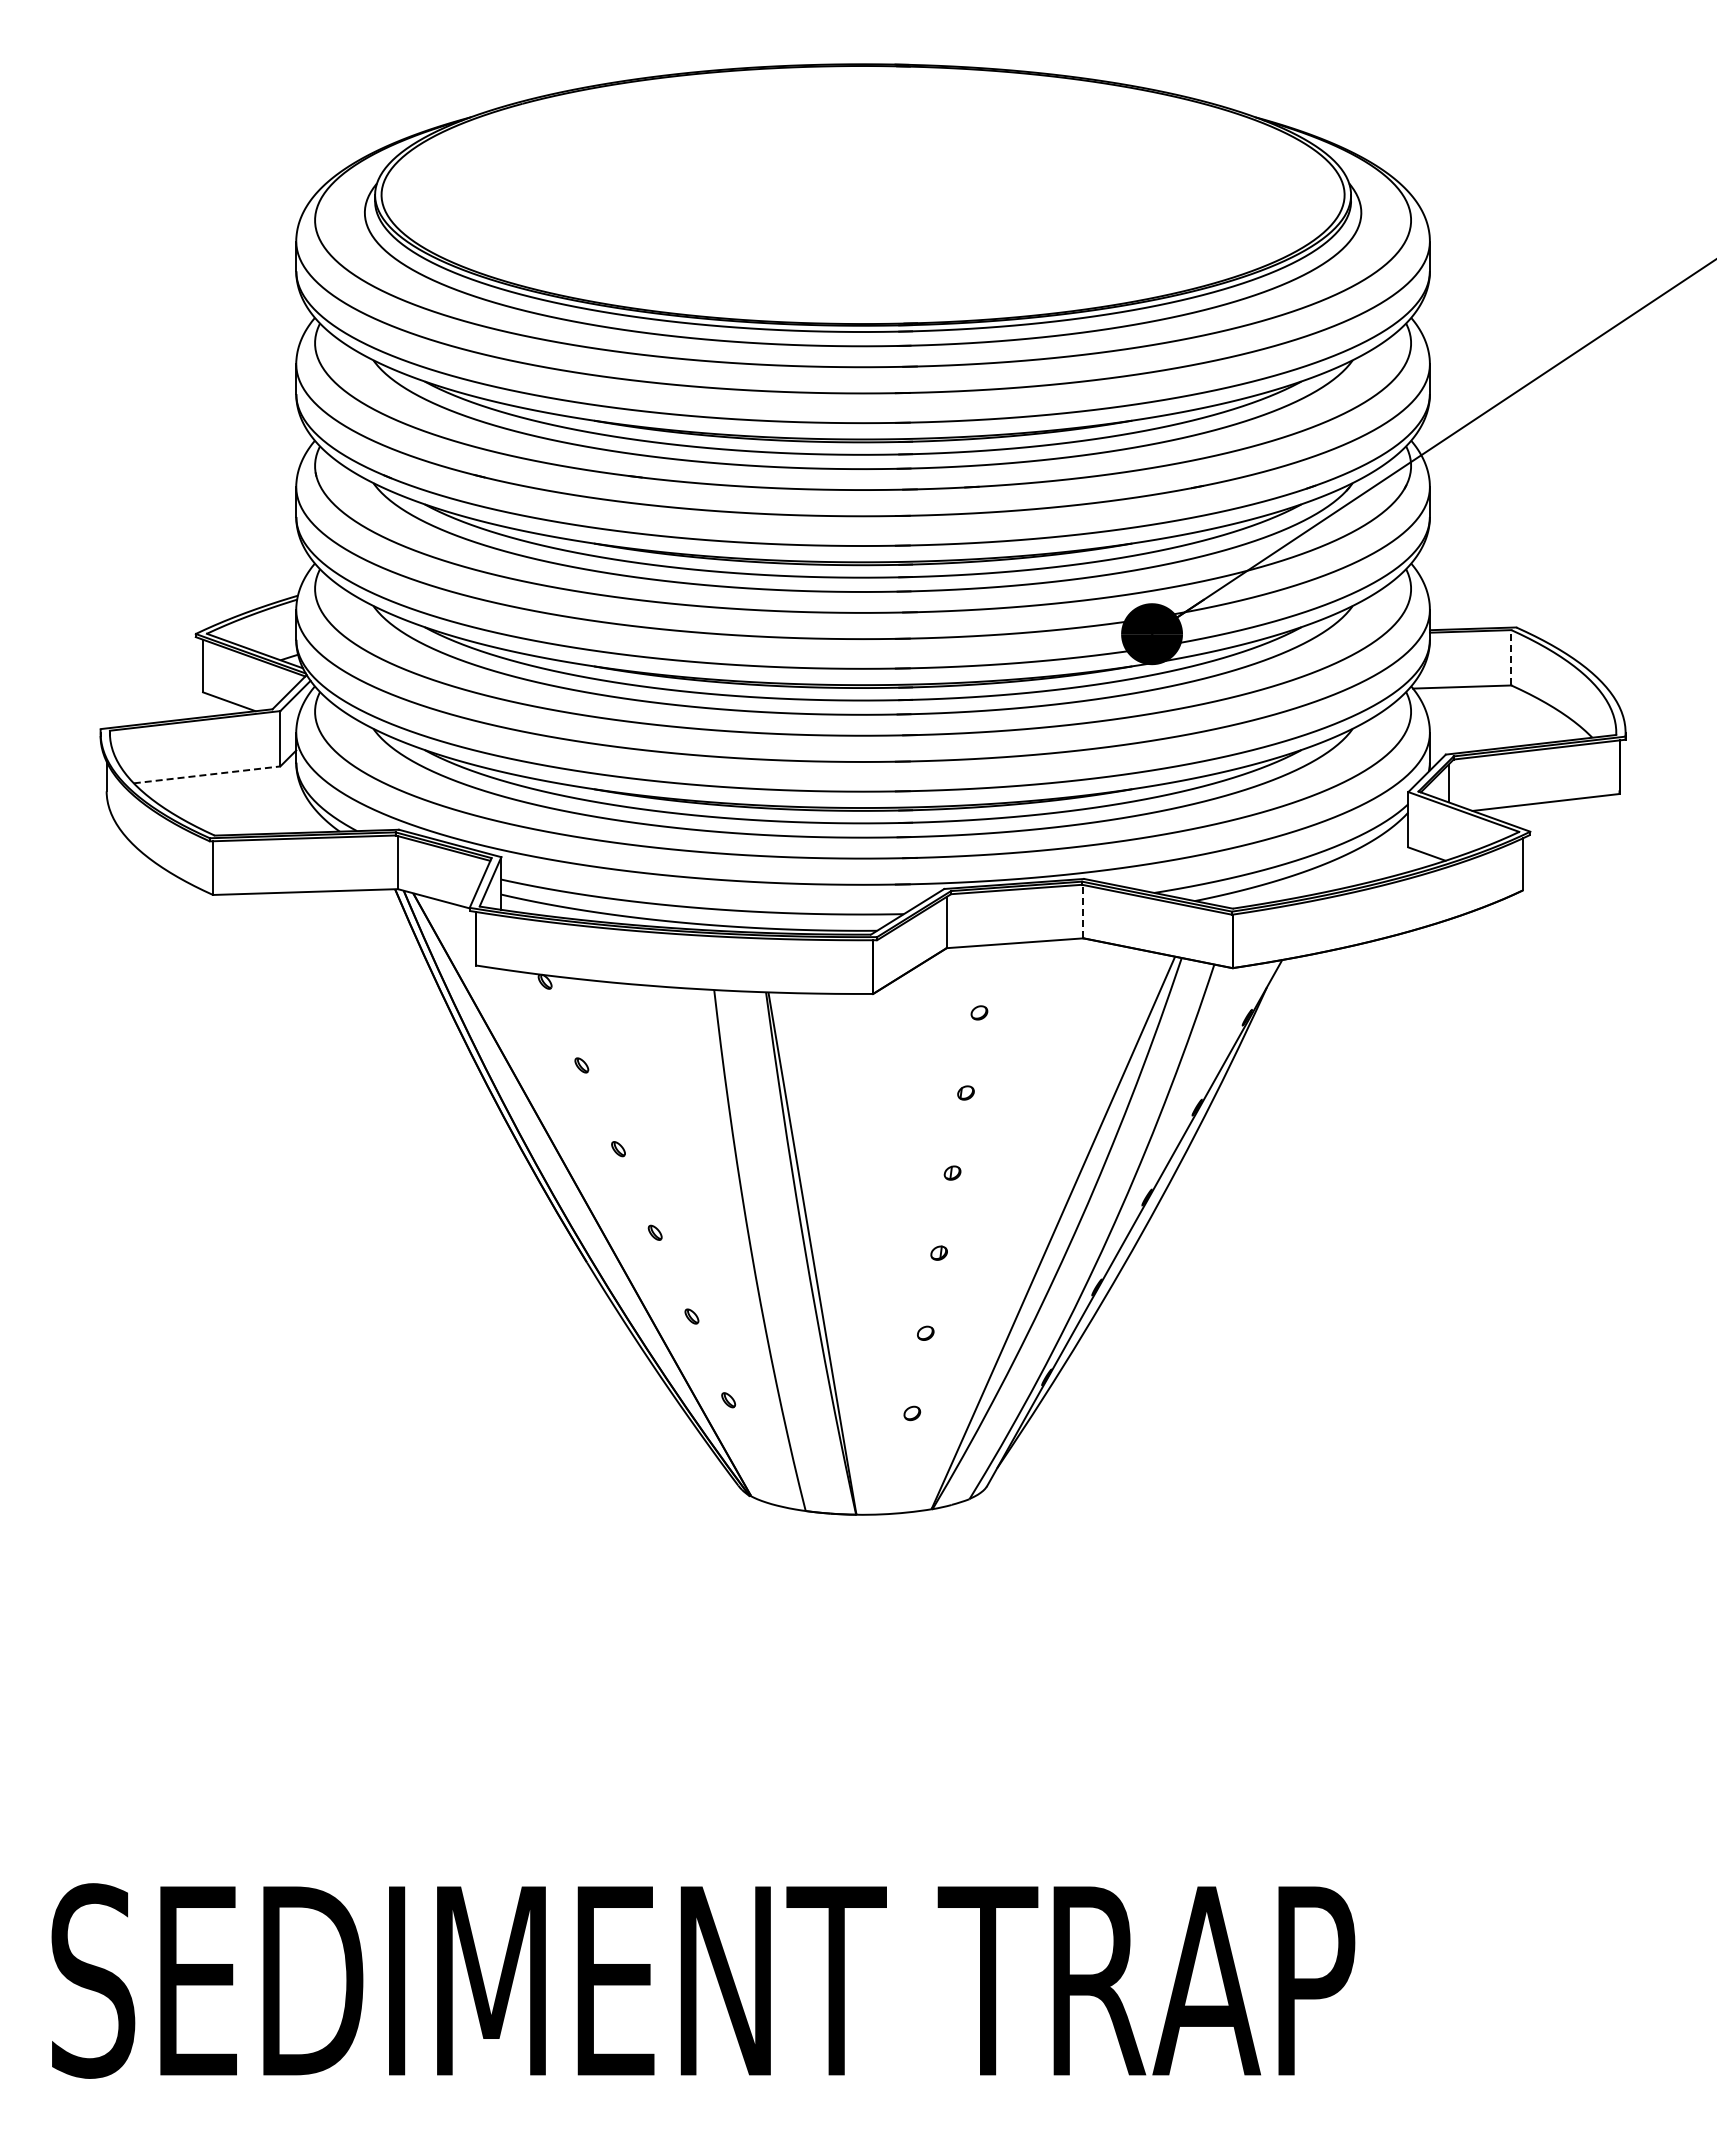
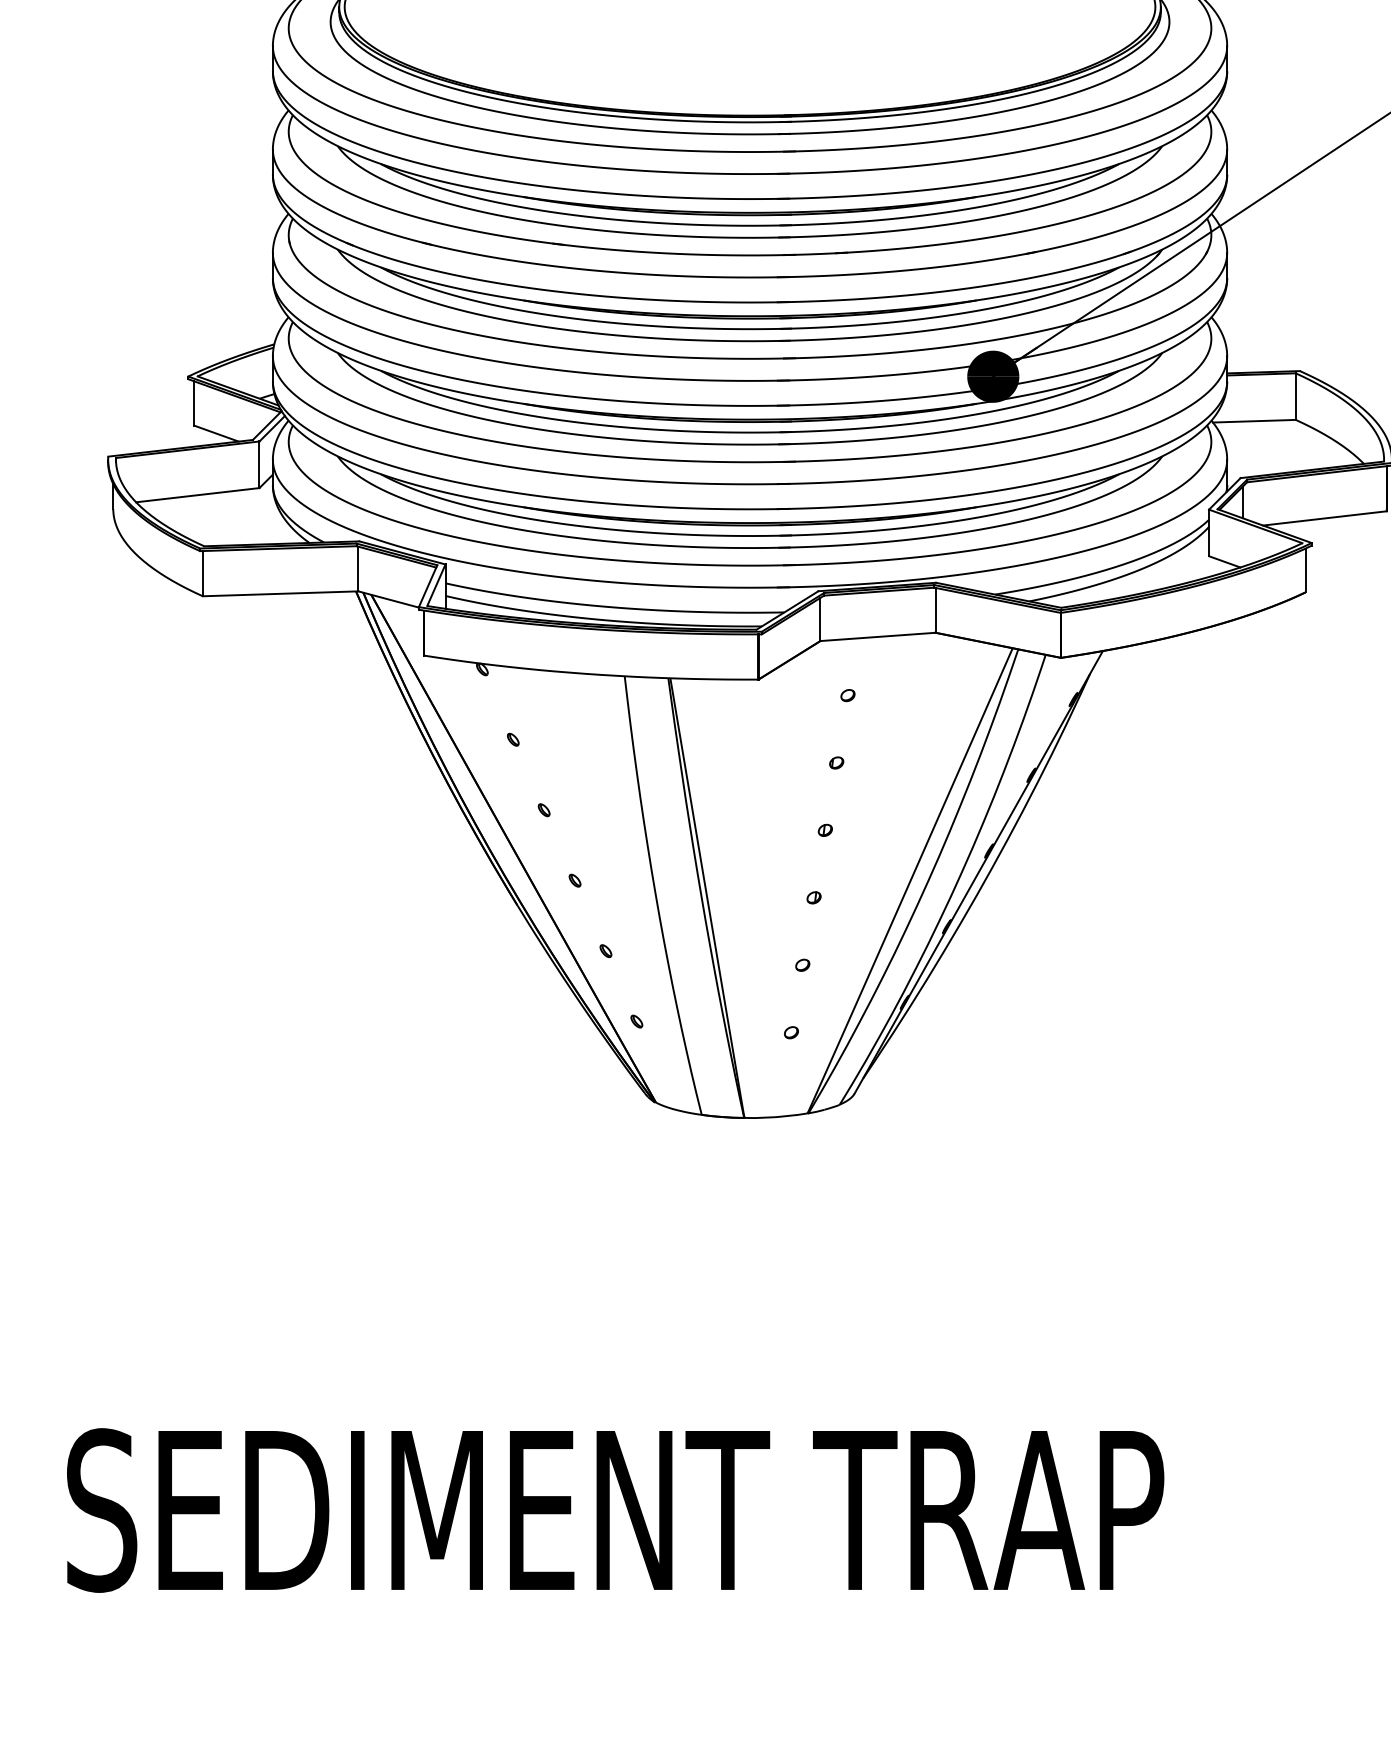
line: (1511, 657) -> (1295, 396), dashed -> solid
line: (207, 774) -> (198, 494), dashed -> solid
line: (1083, 911) -> (935, 610), dashed -> solid

